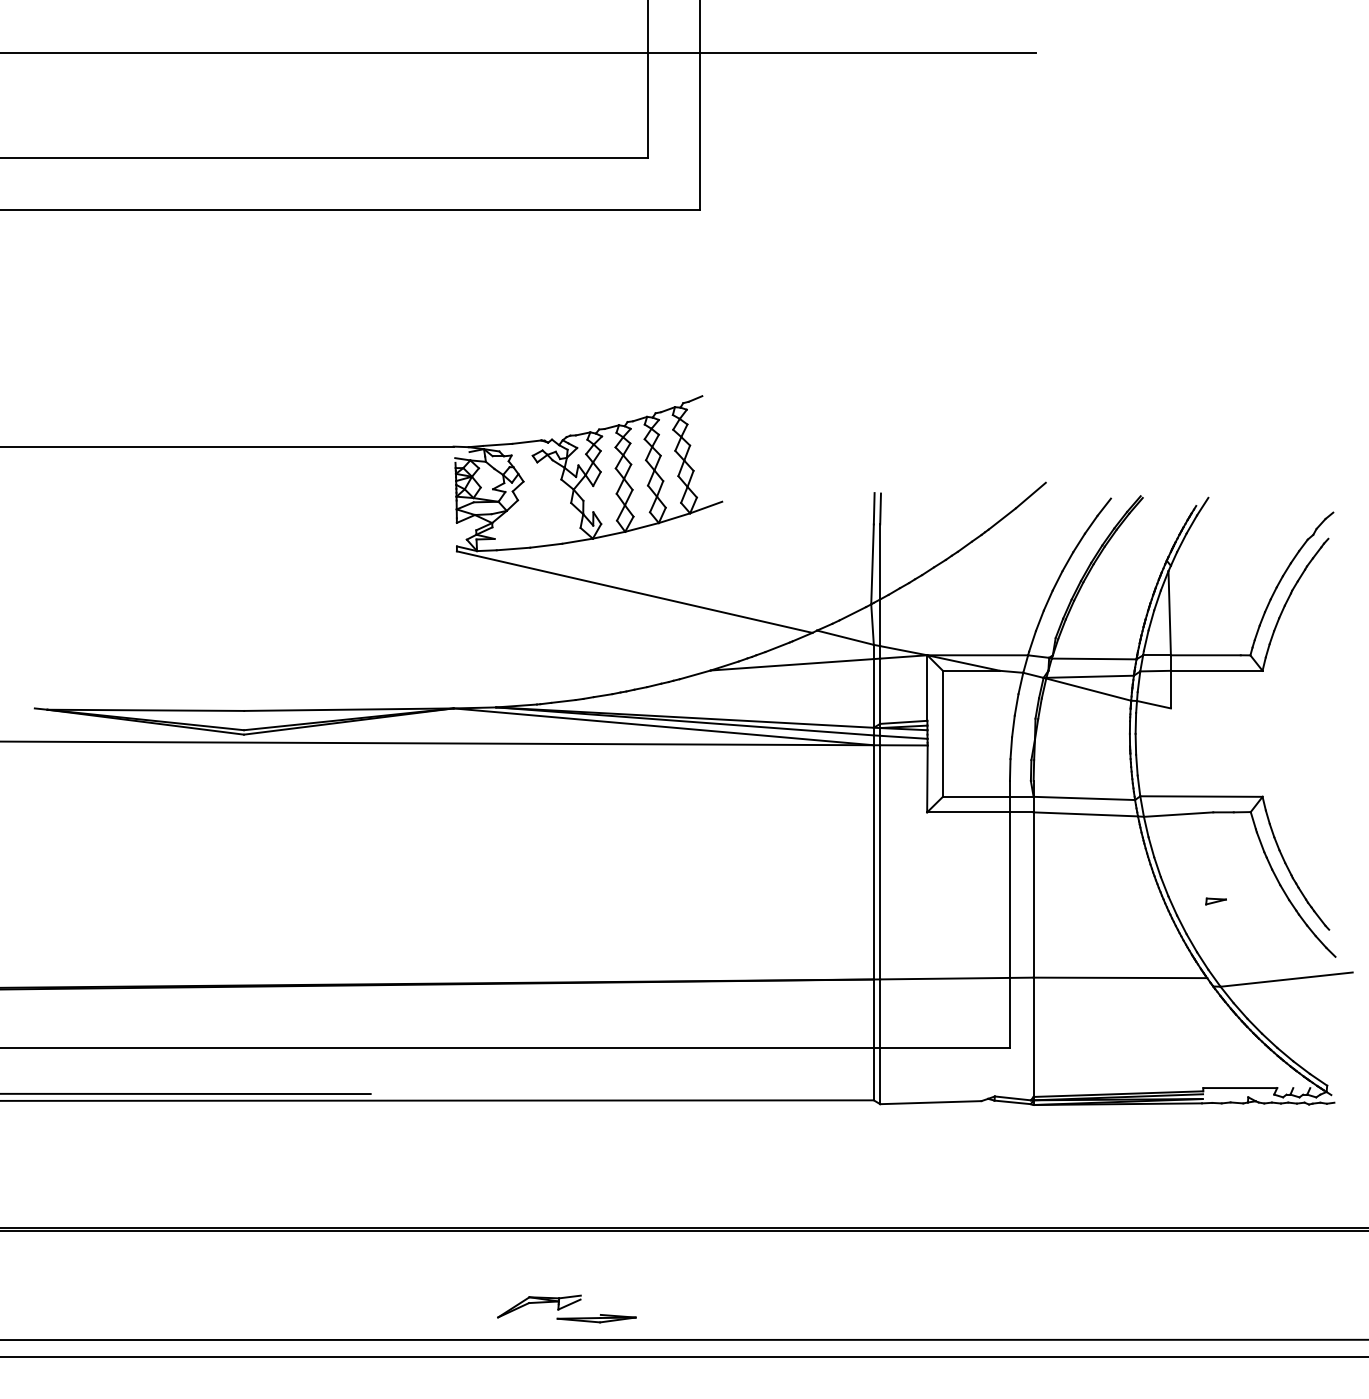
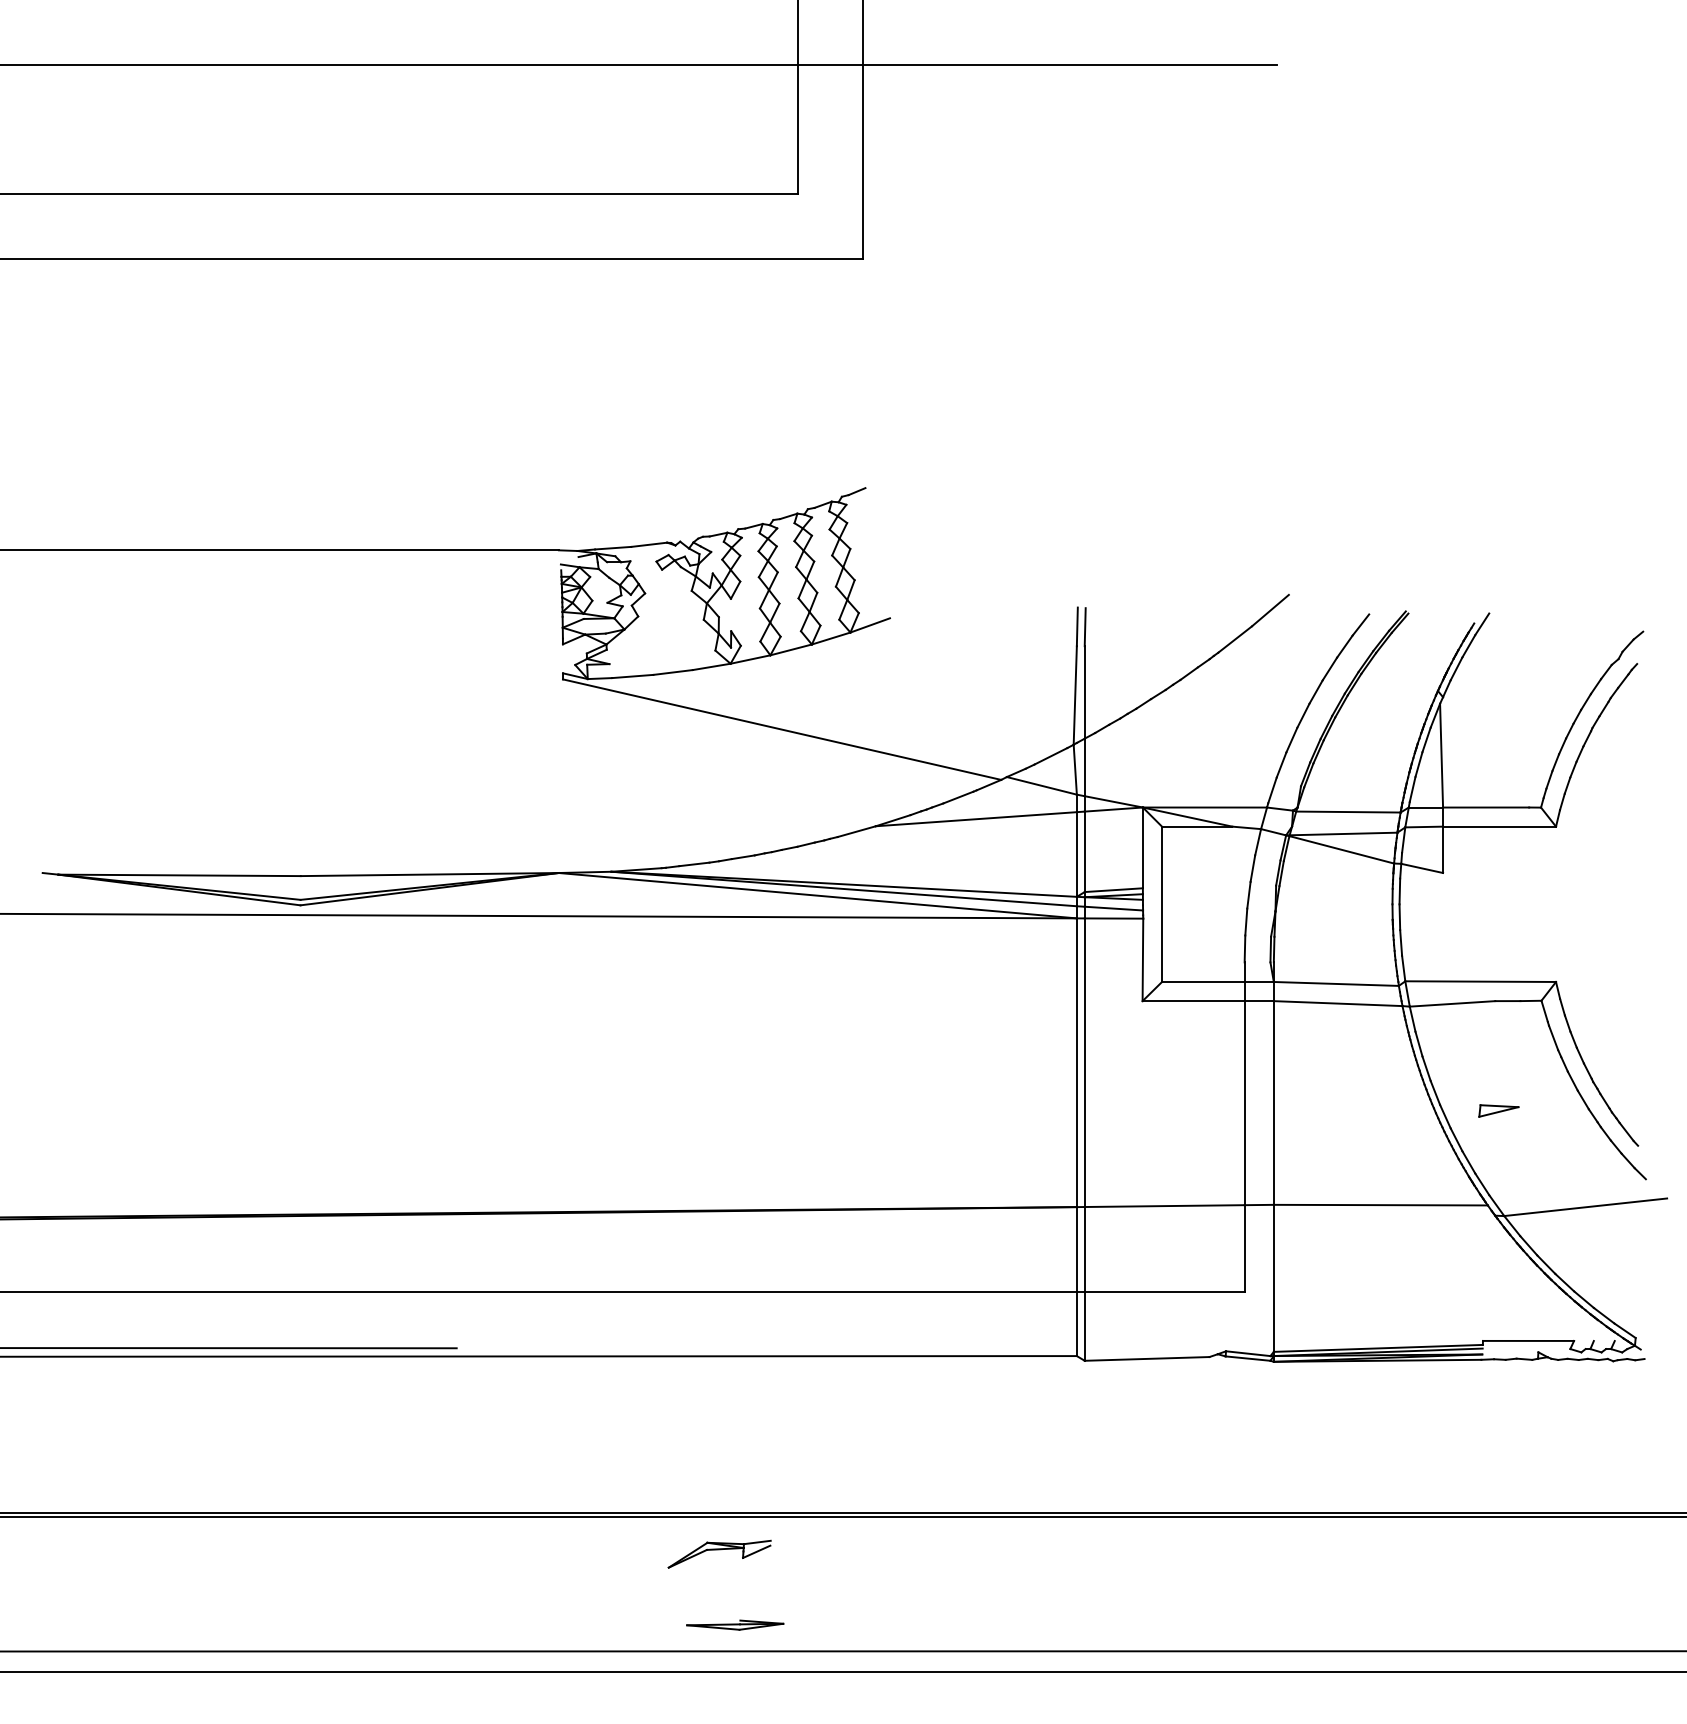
part: (1215, 901) -> (1498, 1110), size x1.6
part: (539, 1305) -> (719, 1553), moved

